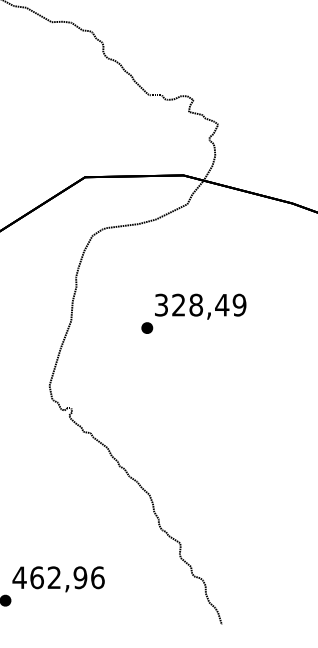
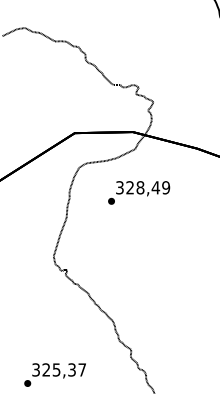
text: (194, 313) -> (139, 192), moved
text: (57, 576) -> (58, 369), 462,96 -> 325,37

